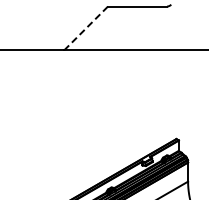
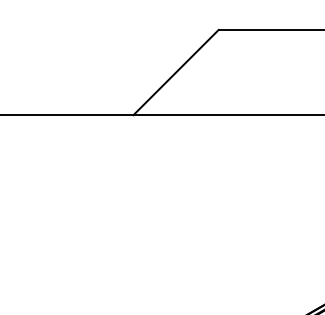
line: (86, 28) -> (176, 72), dashed -> solid

